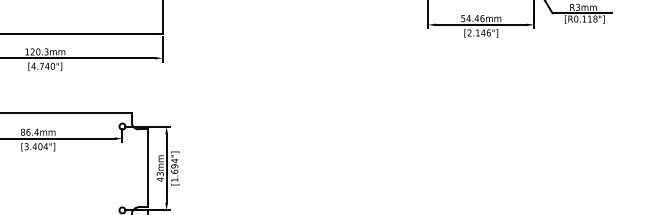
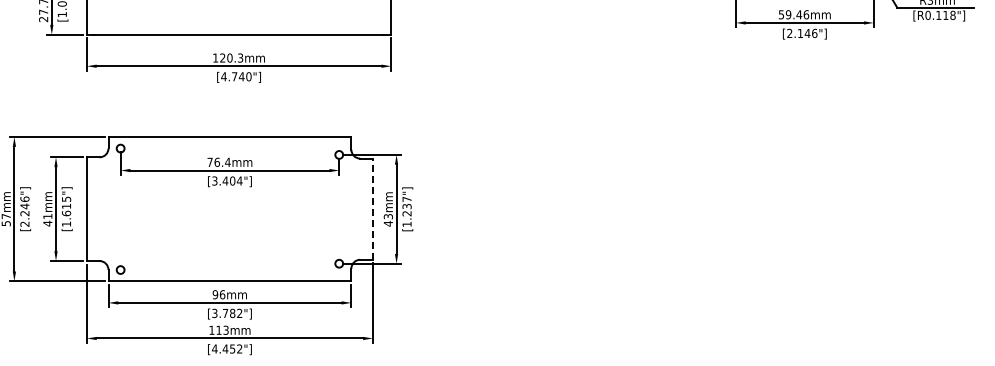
text: (468, 18) -> (788, 14), 54.46mm -> 59.46mm
text: (22, 131) -> (209, 161), 86.4mm -> 76.4mm
text: (174, 166) -> (406, 206), [1.694"] -> [1.237"]
line: (148, 168) -> (372, 209), solid -> dashed

